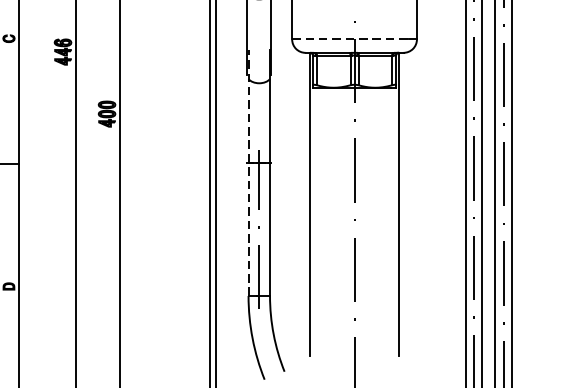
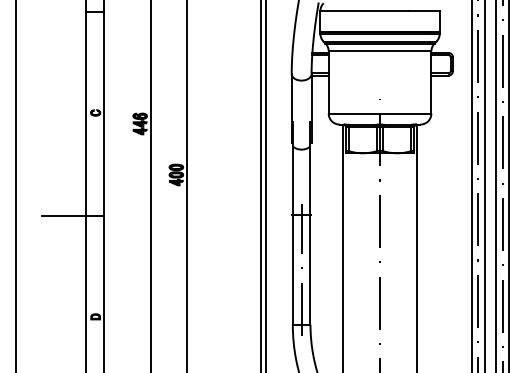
line: (351, 39) -> (377, 113), dashed -> solid
line: (248, 171) -> (292, 222), dashed -> solid

